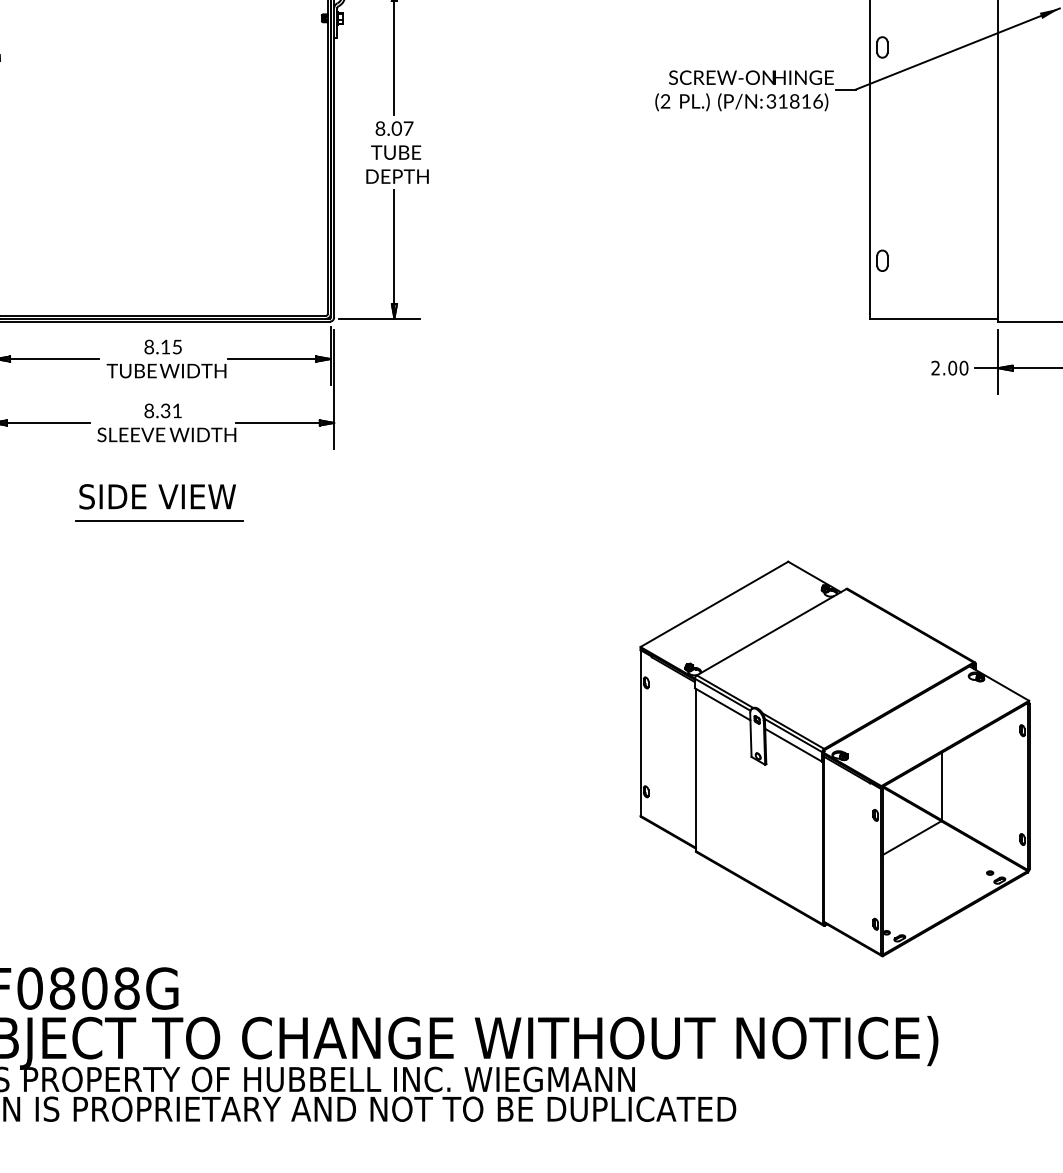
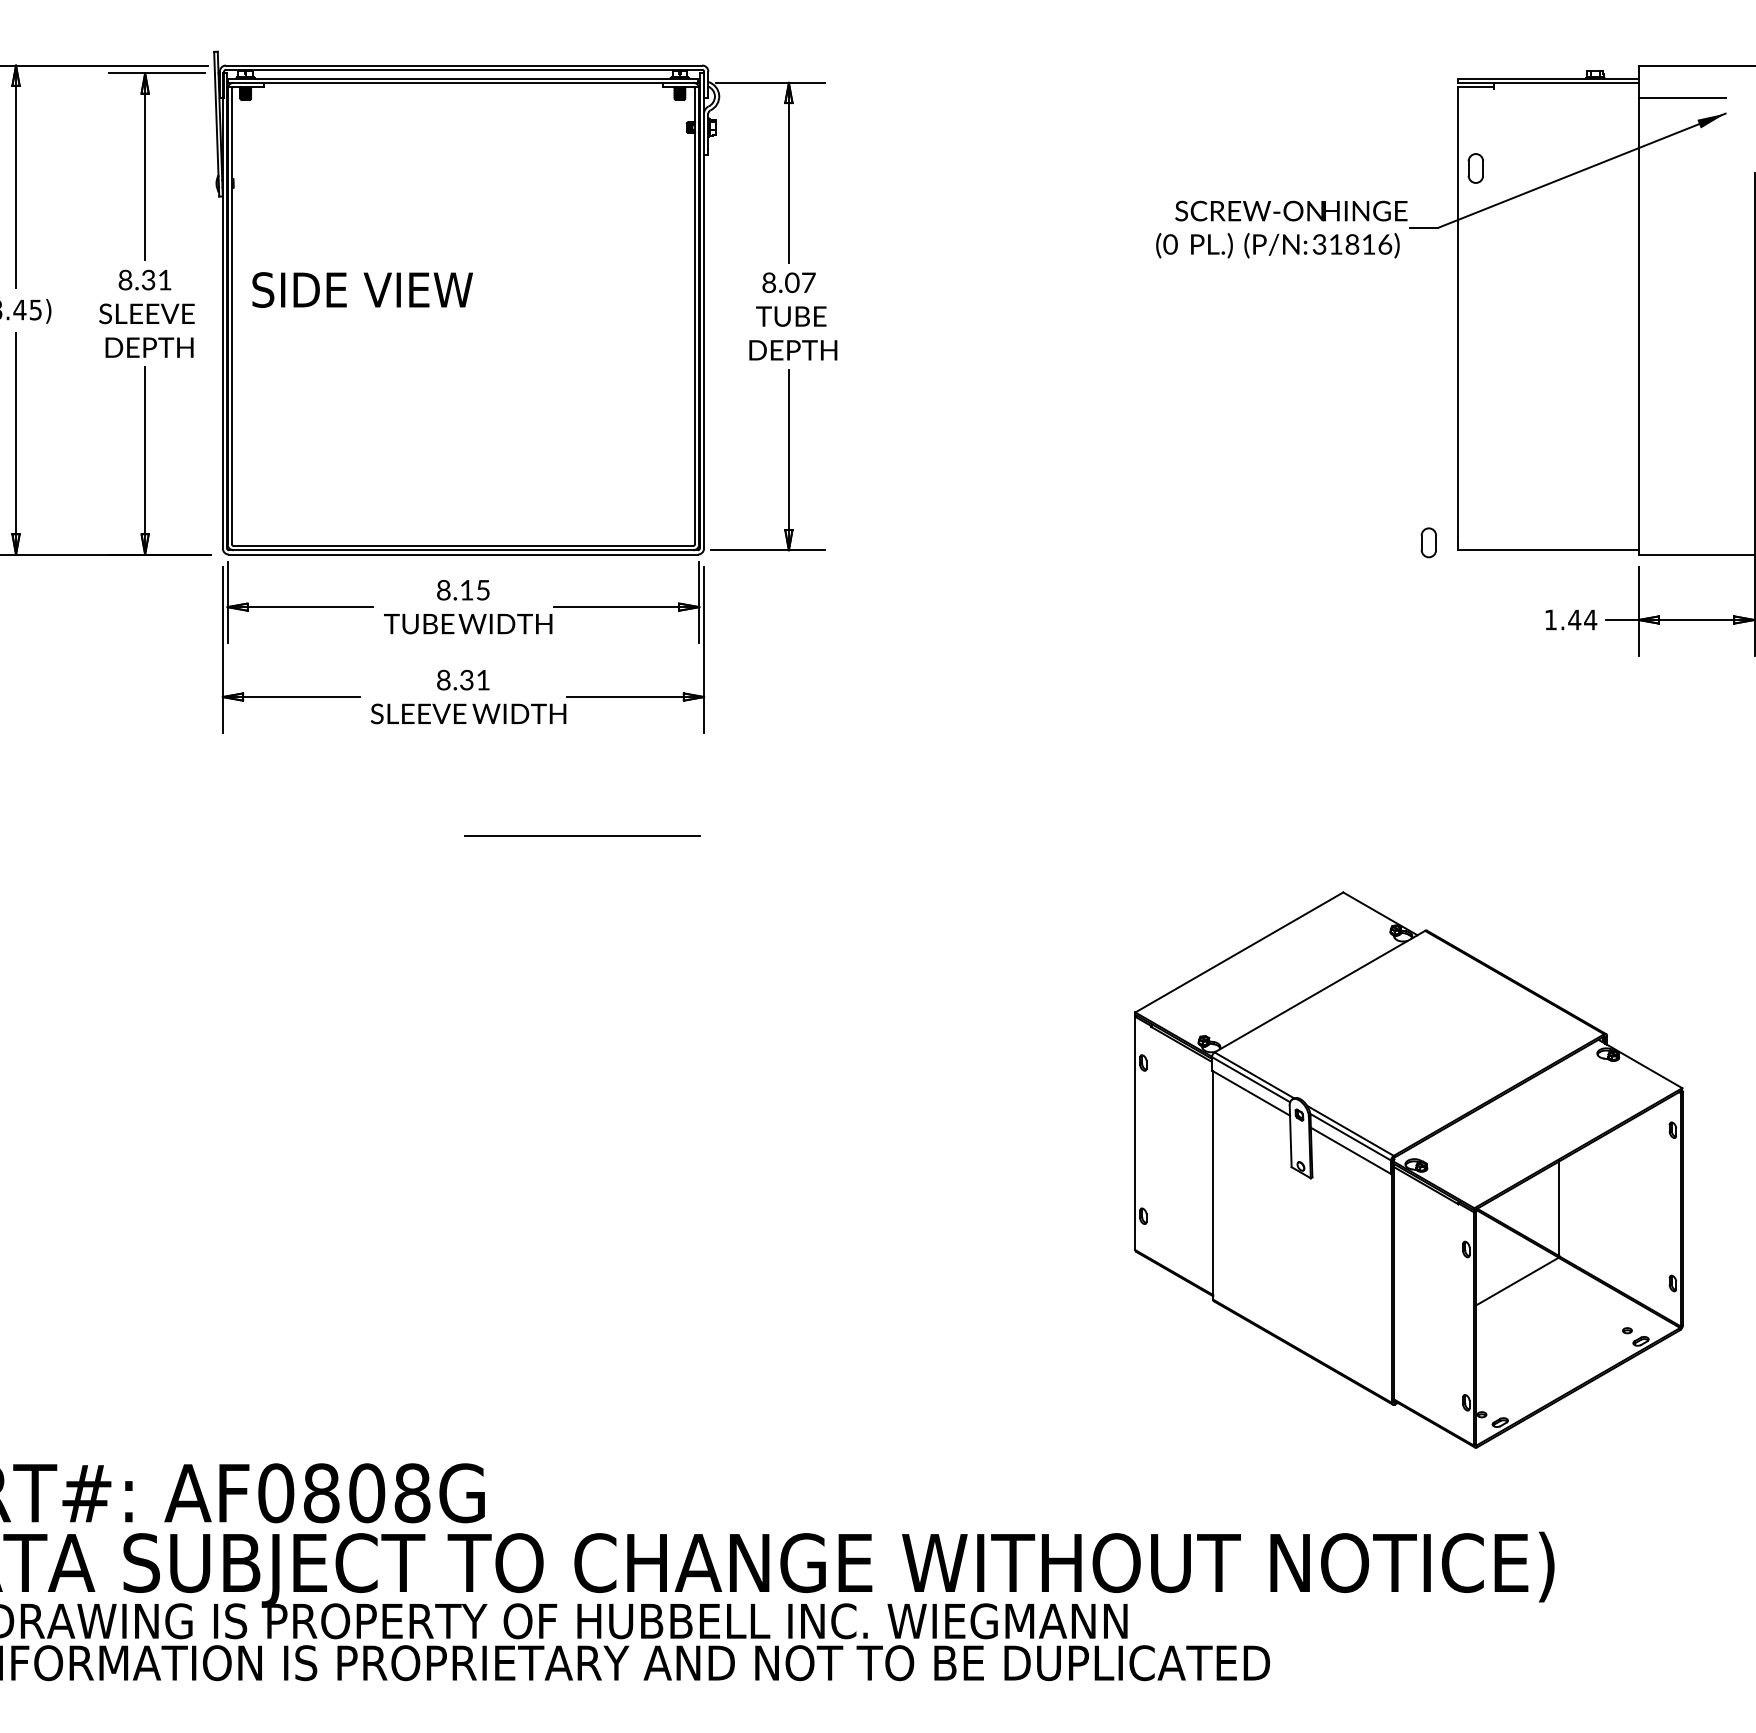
text: (665, 101) -> (1170, 244), (2 -> (0
part: (882, 260) -> (1428, 542), moved
text: (949, 367) -> (1570, 619), 2.00 -> 1.44
text: (157, 496) -> (362, 289), moved
line: (159, 521) -> (582, 835), moved

